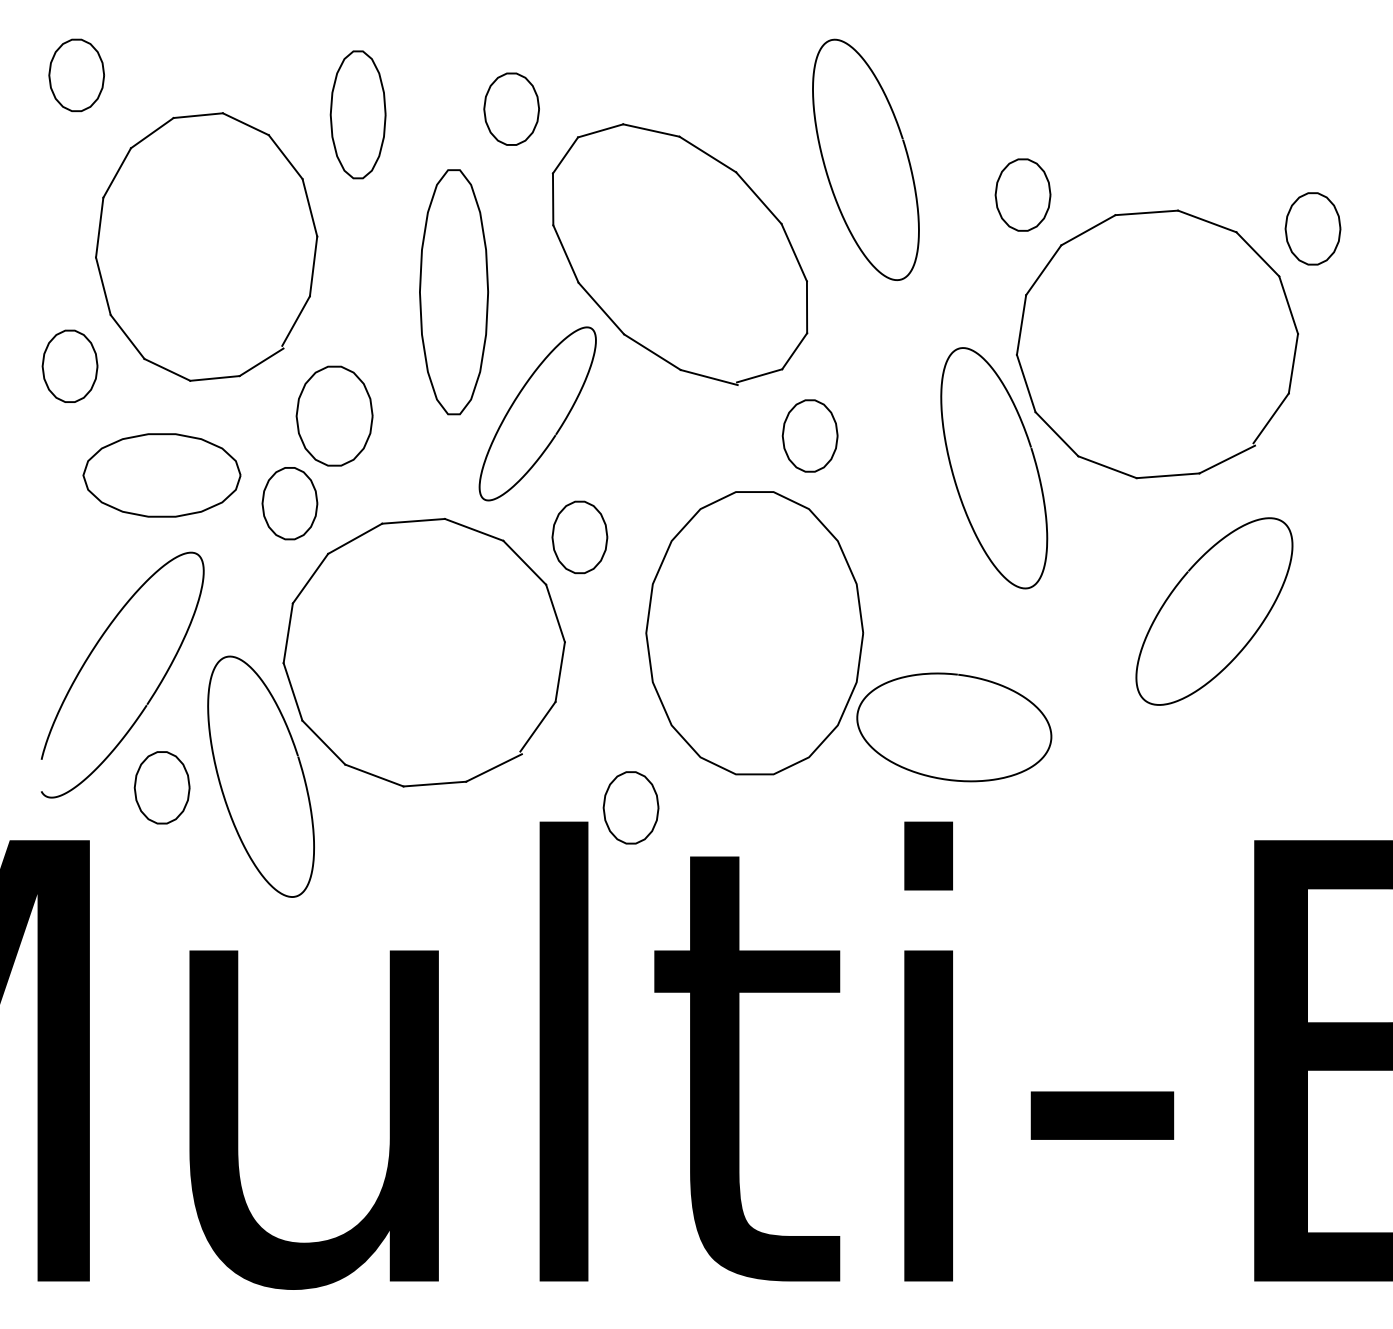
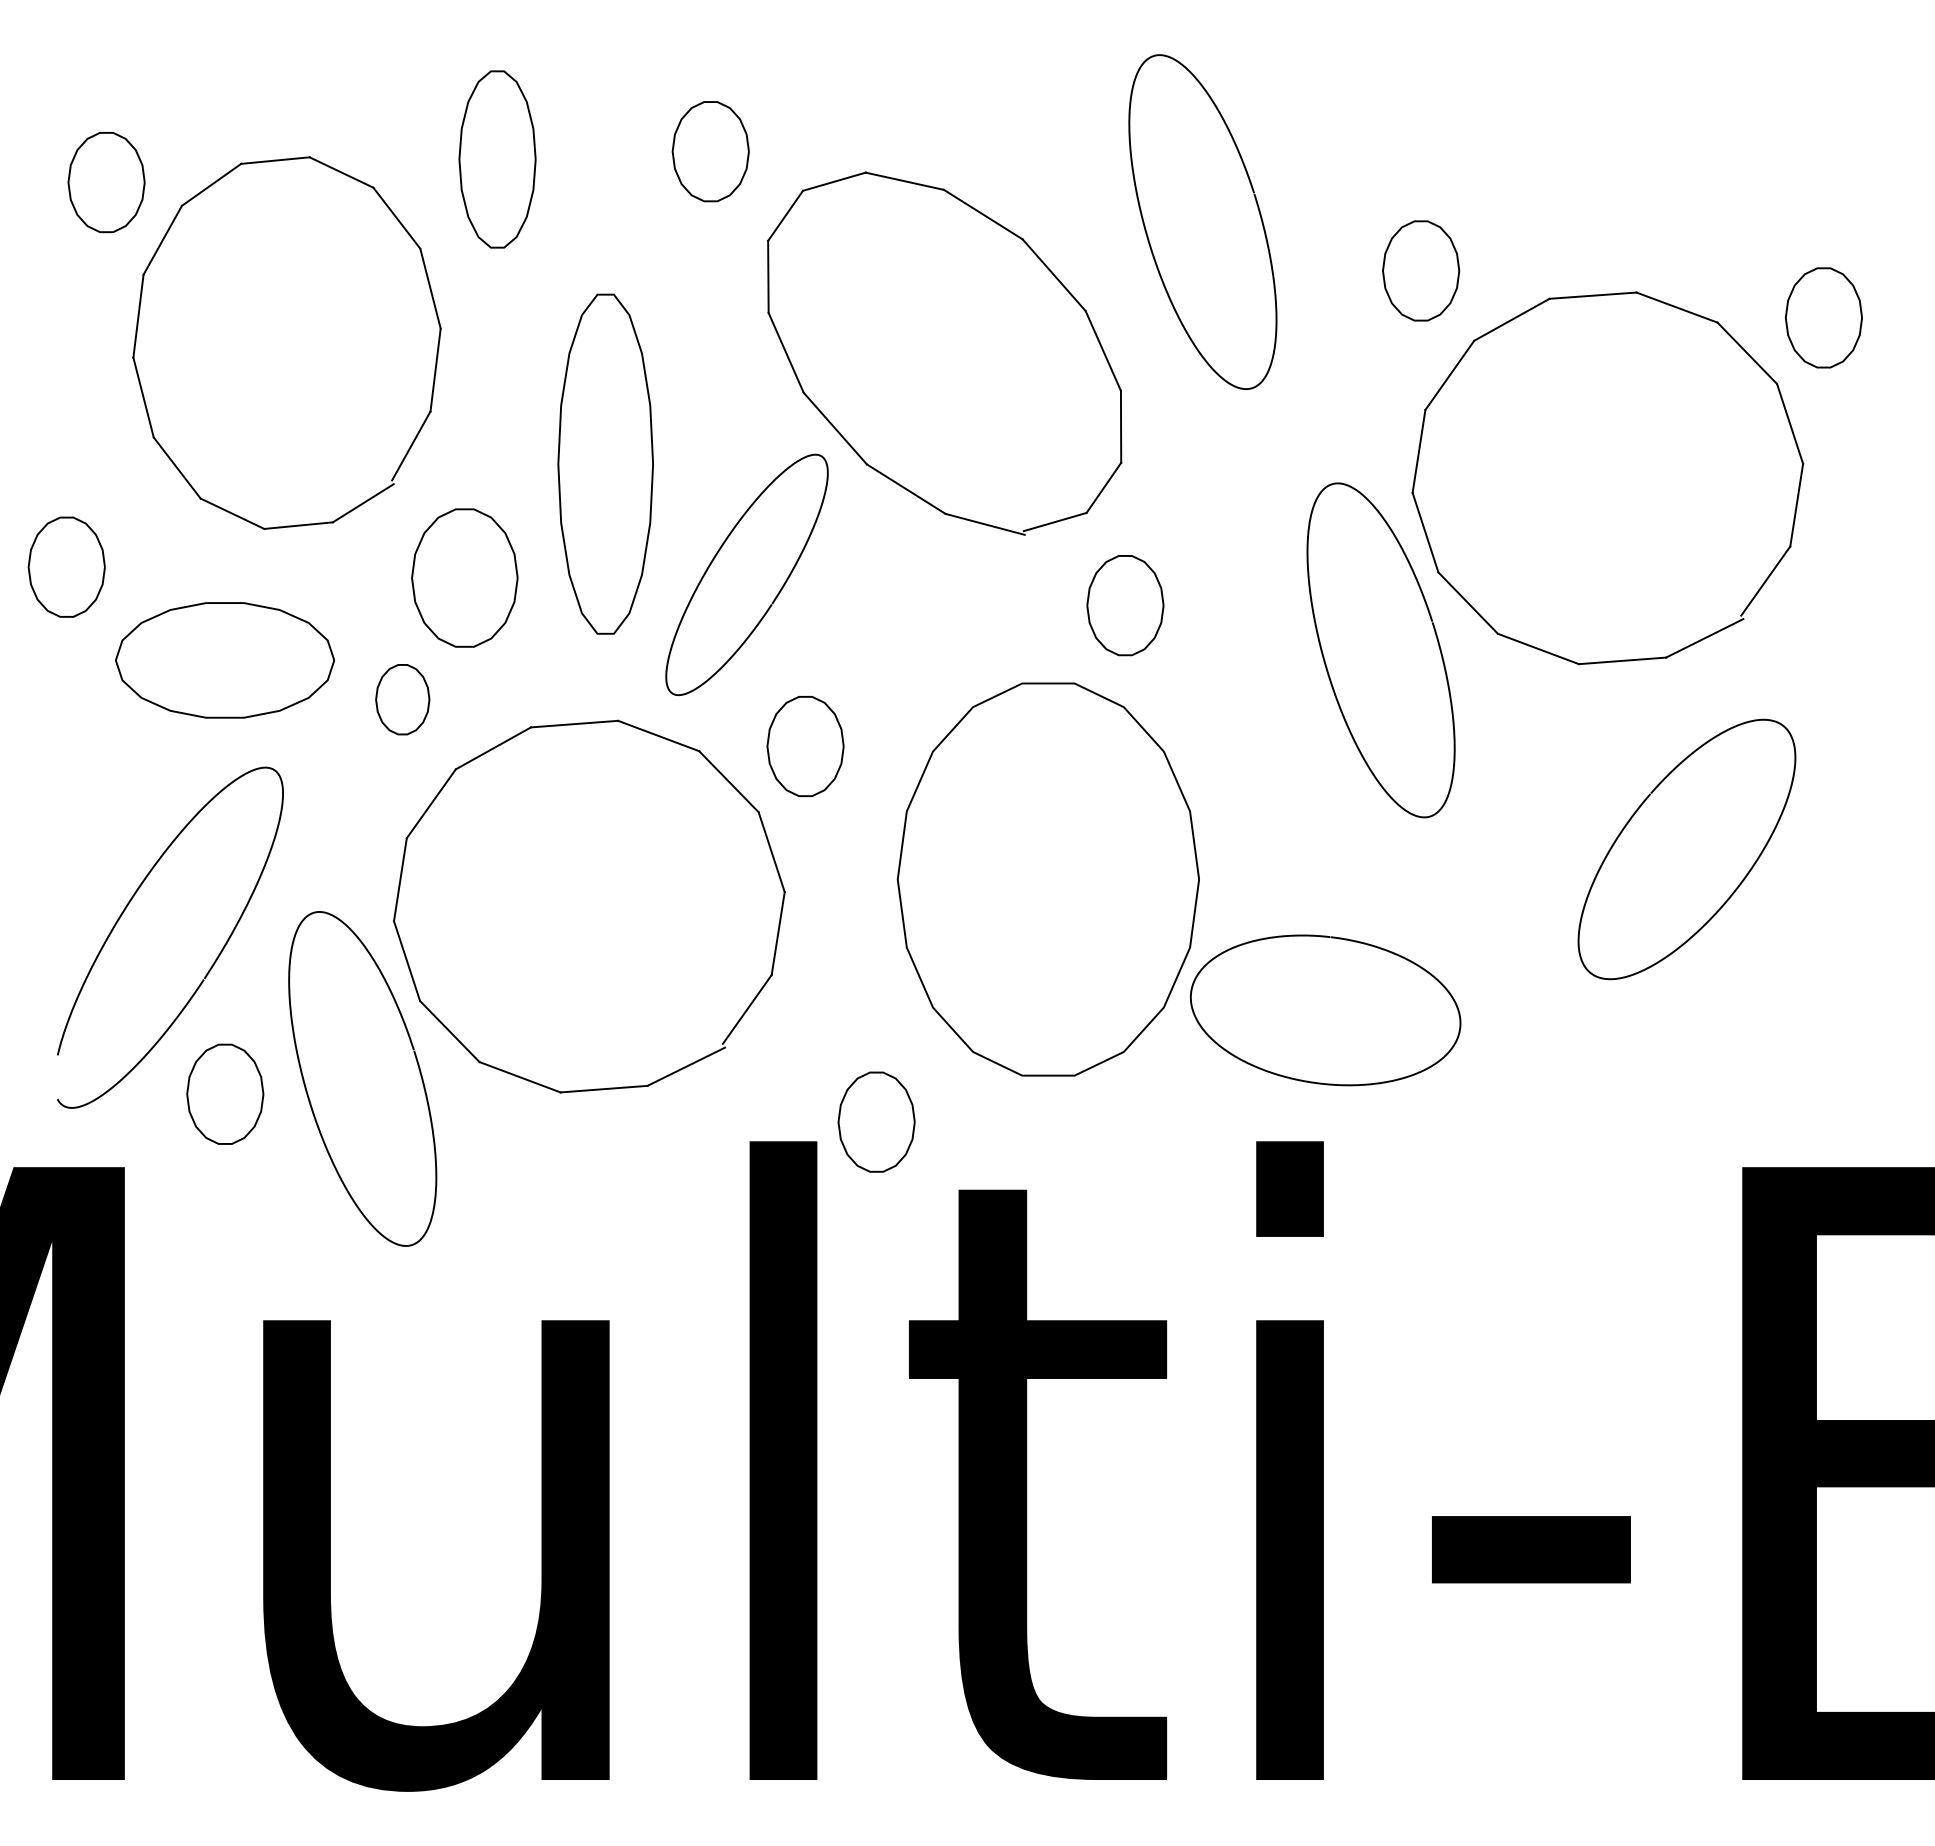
part: (76, 75) -> (106, 182), moved
part: (453, 292) -> (604, 464), moved
part: (69, 365) -> (65, 566), moved
part: (289, 503) -> (402, 699), size x0.7

